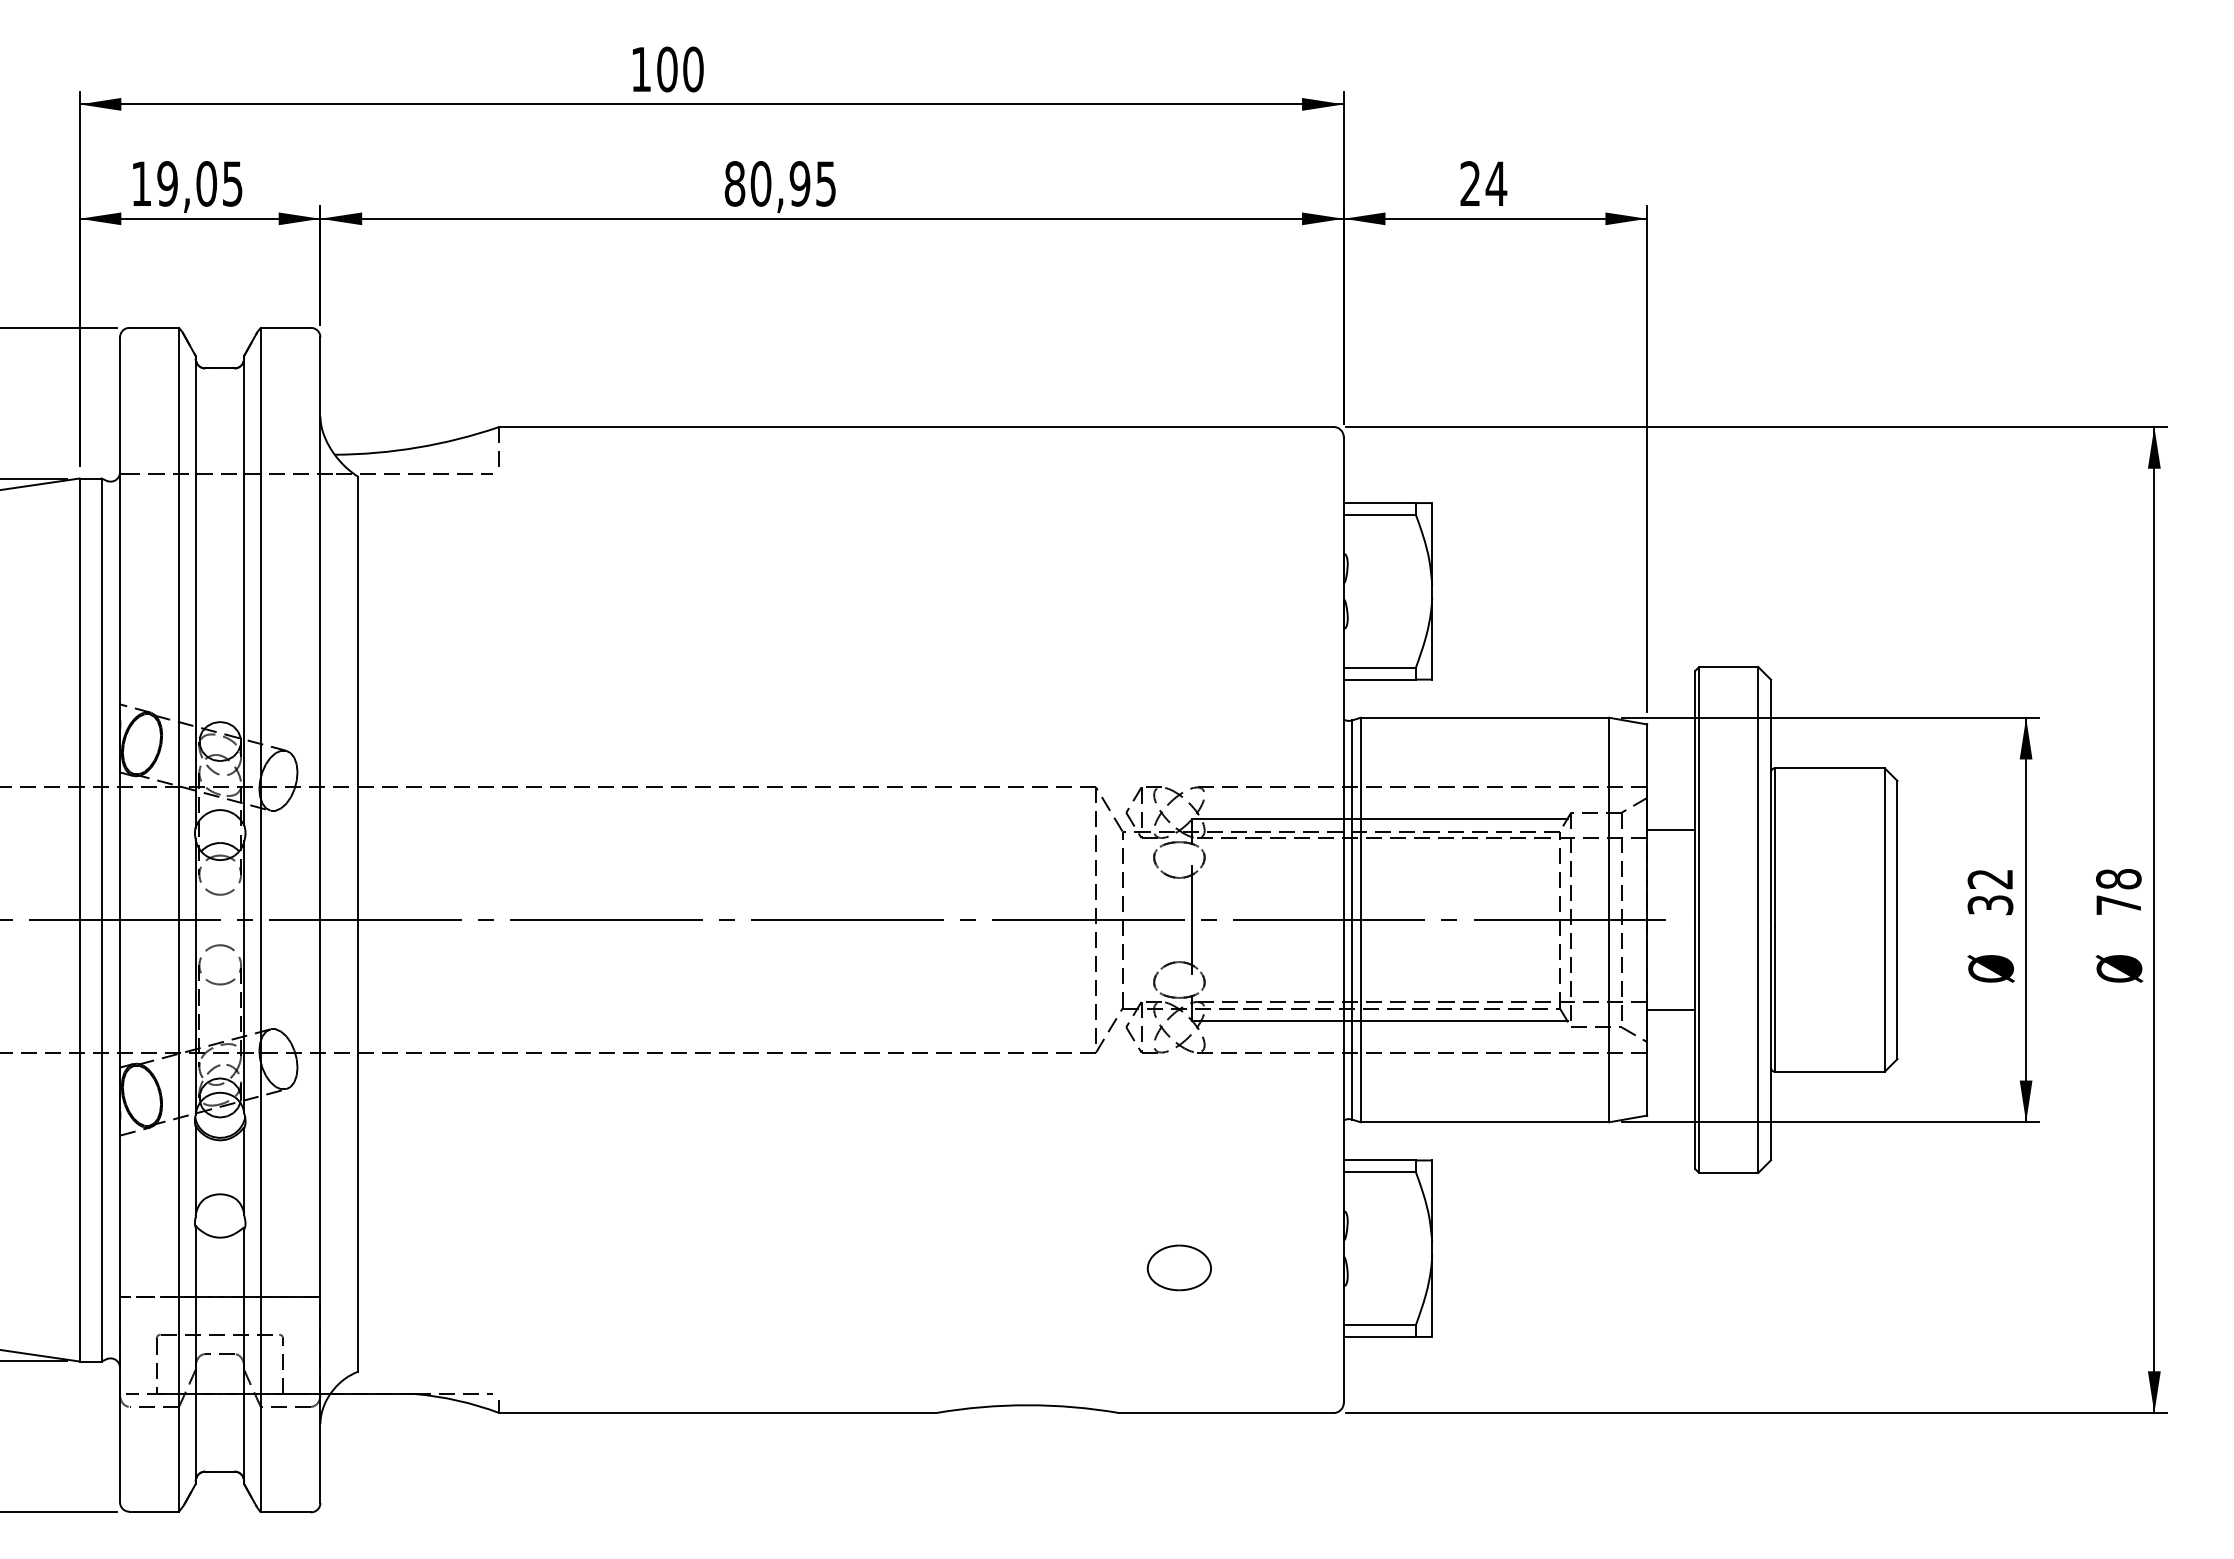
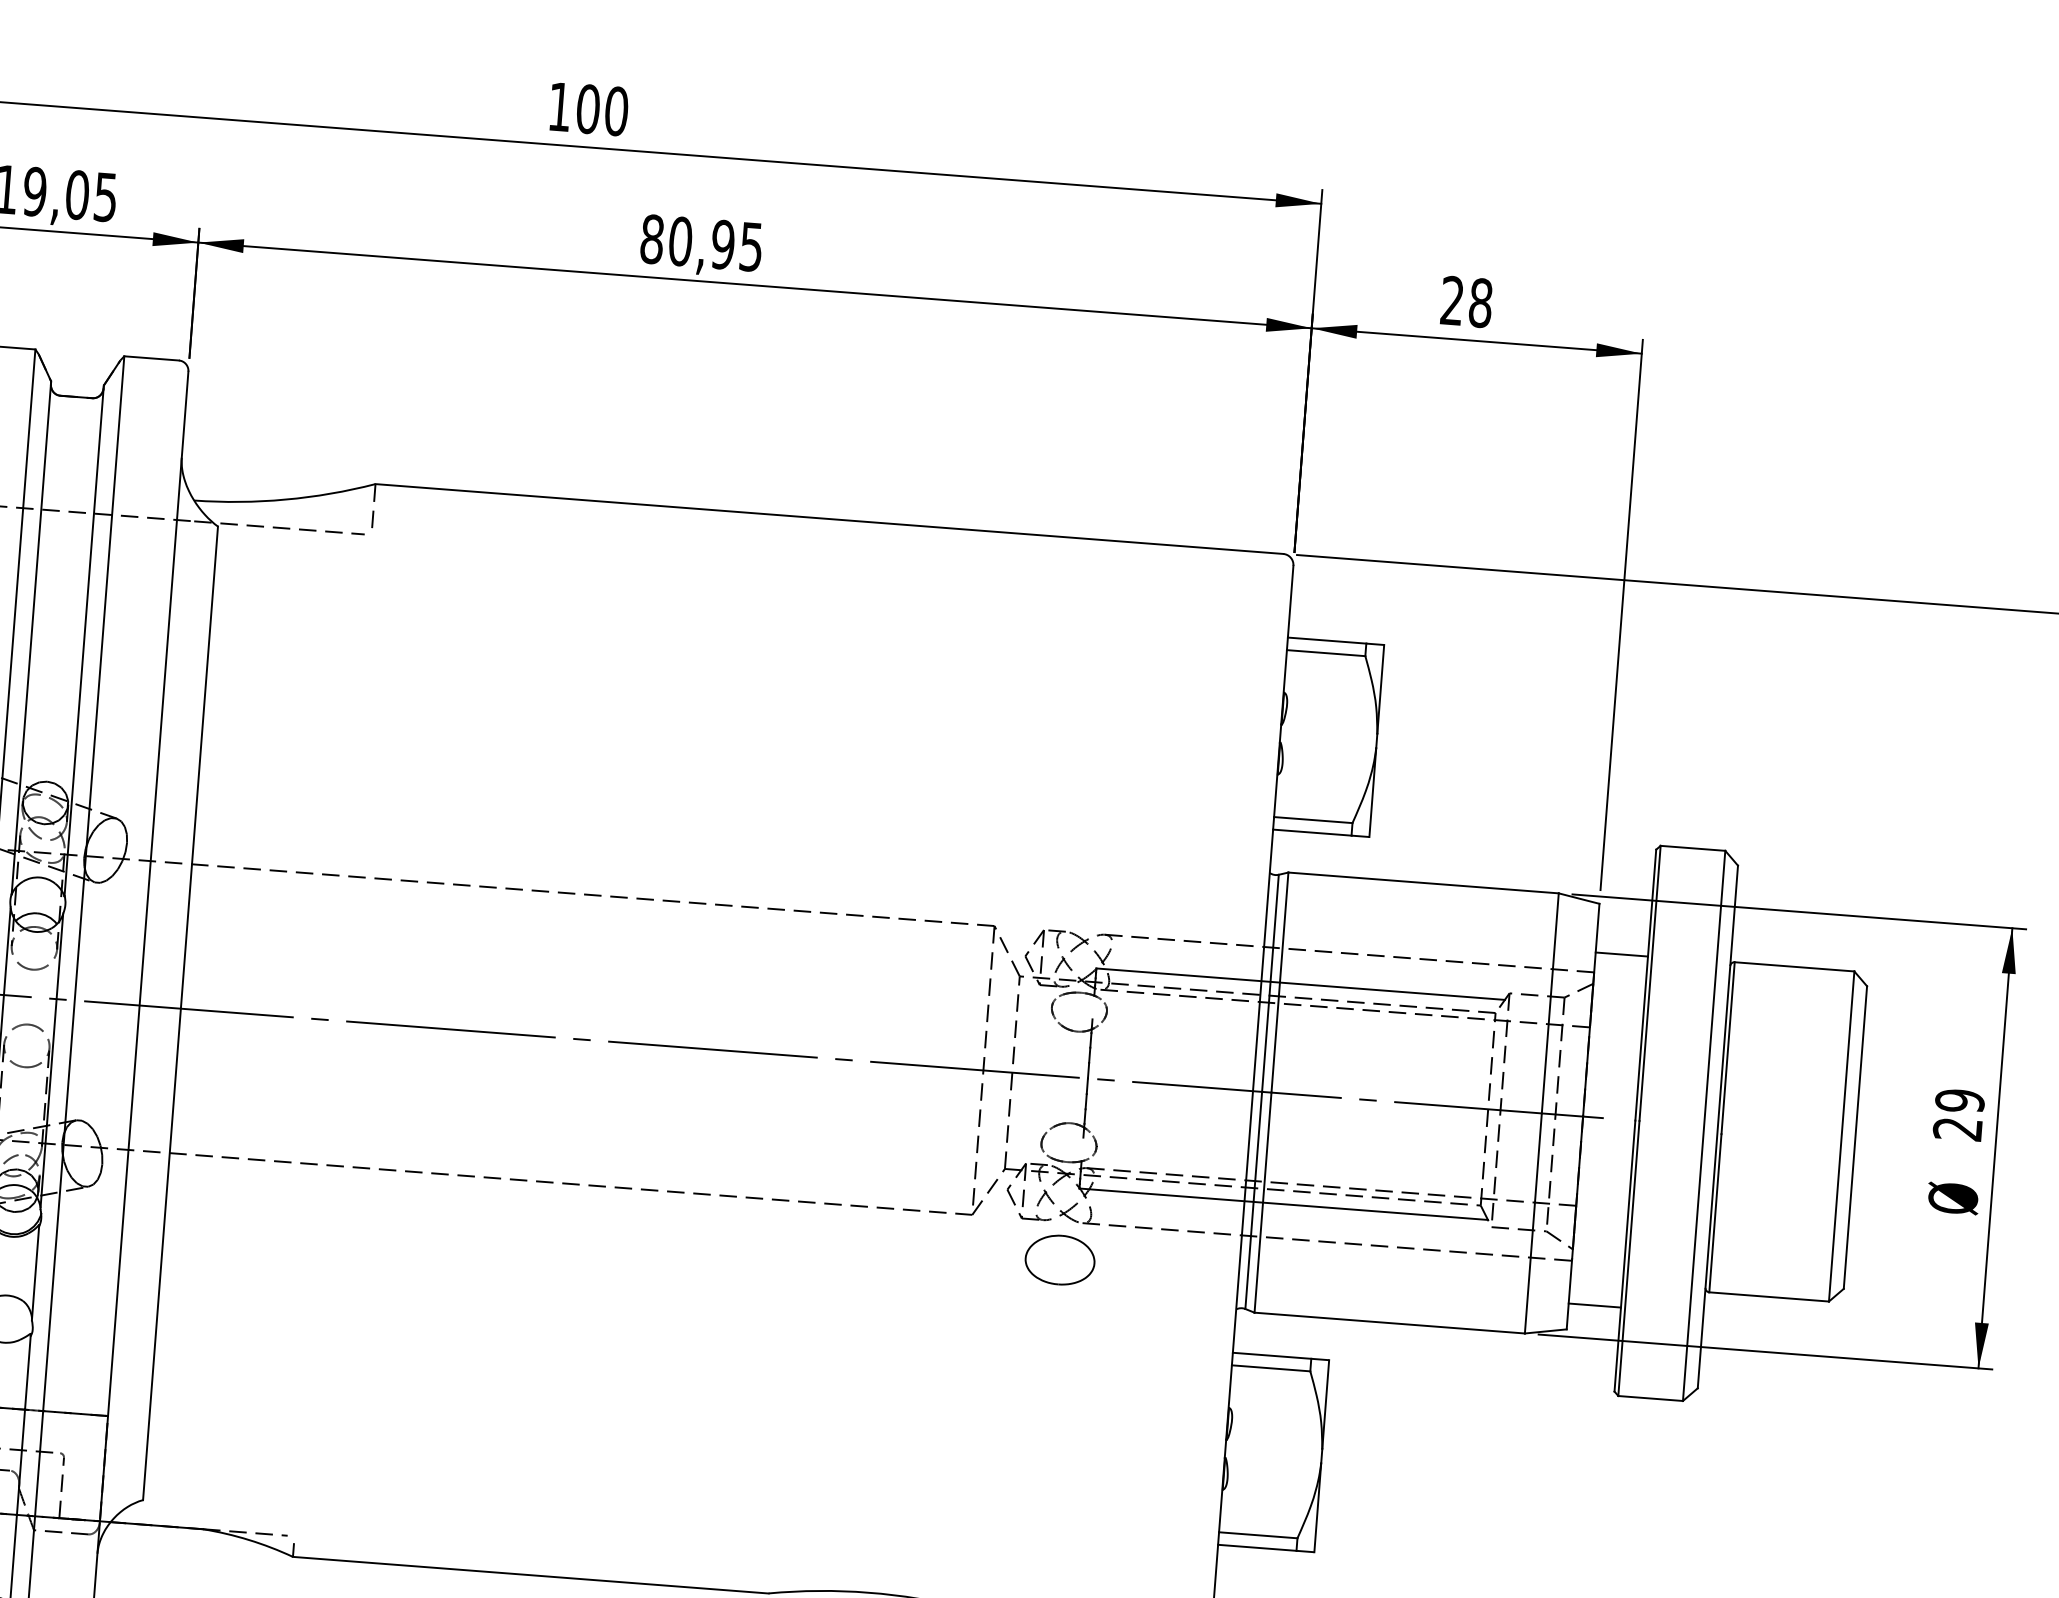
text: (1496, 183) -> (1480, 302), 24 -> 28
line: (1671, 830) -> (1622, 954), moved
text: (1990, 892) -> (1958, 1115), 32 -> 29
line: (1671, 1009) -> (1595, 1305), moved
part: (1178, 1267) -> (1059, 1259), moved

